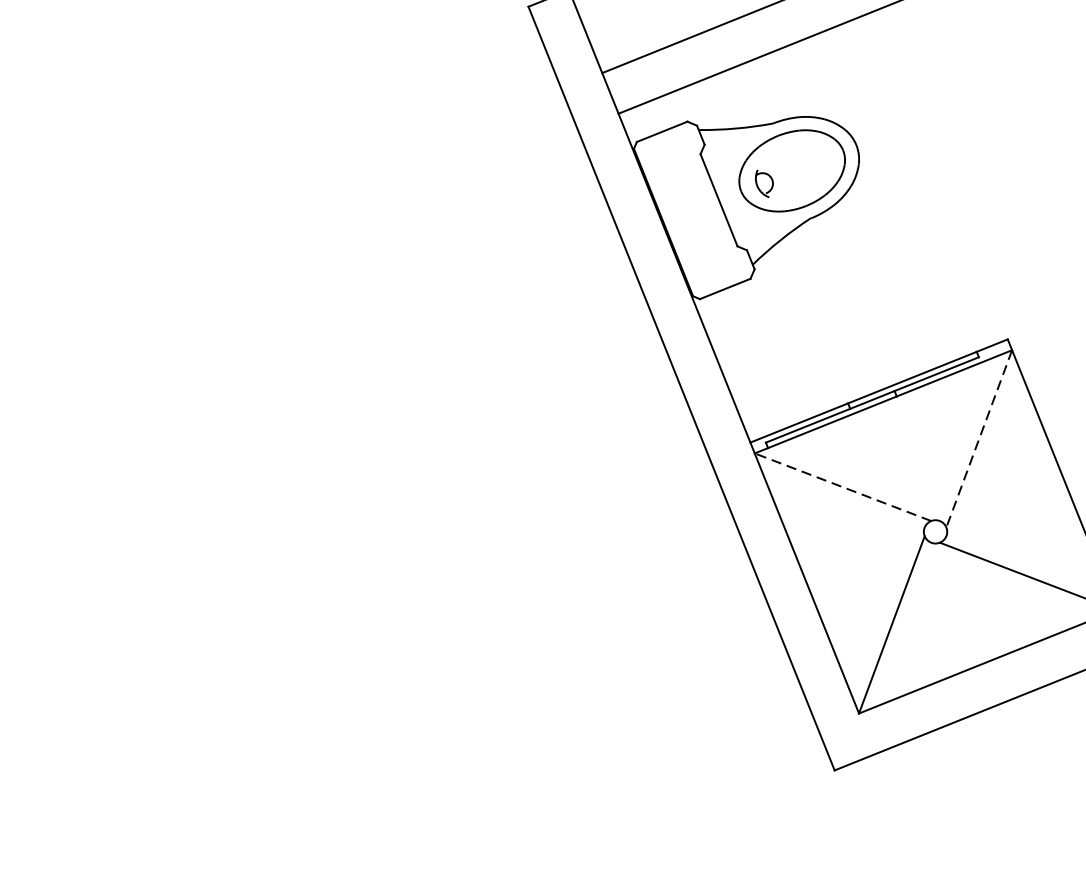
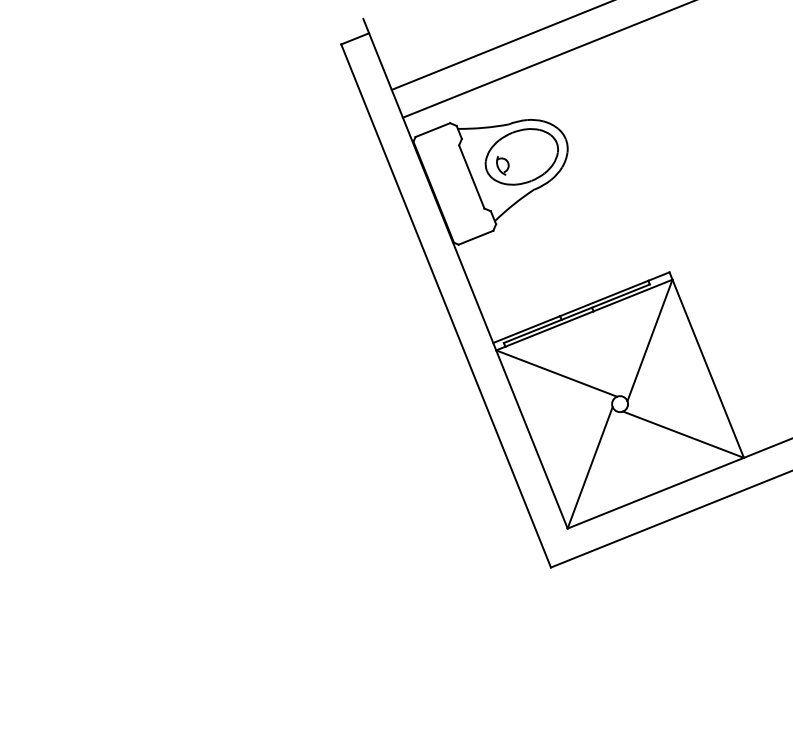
line: (979, 438) -> (650, 340), dashed -> solid
line: (842, 487) -> (556, 373), dashed -> solid

